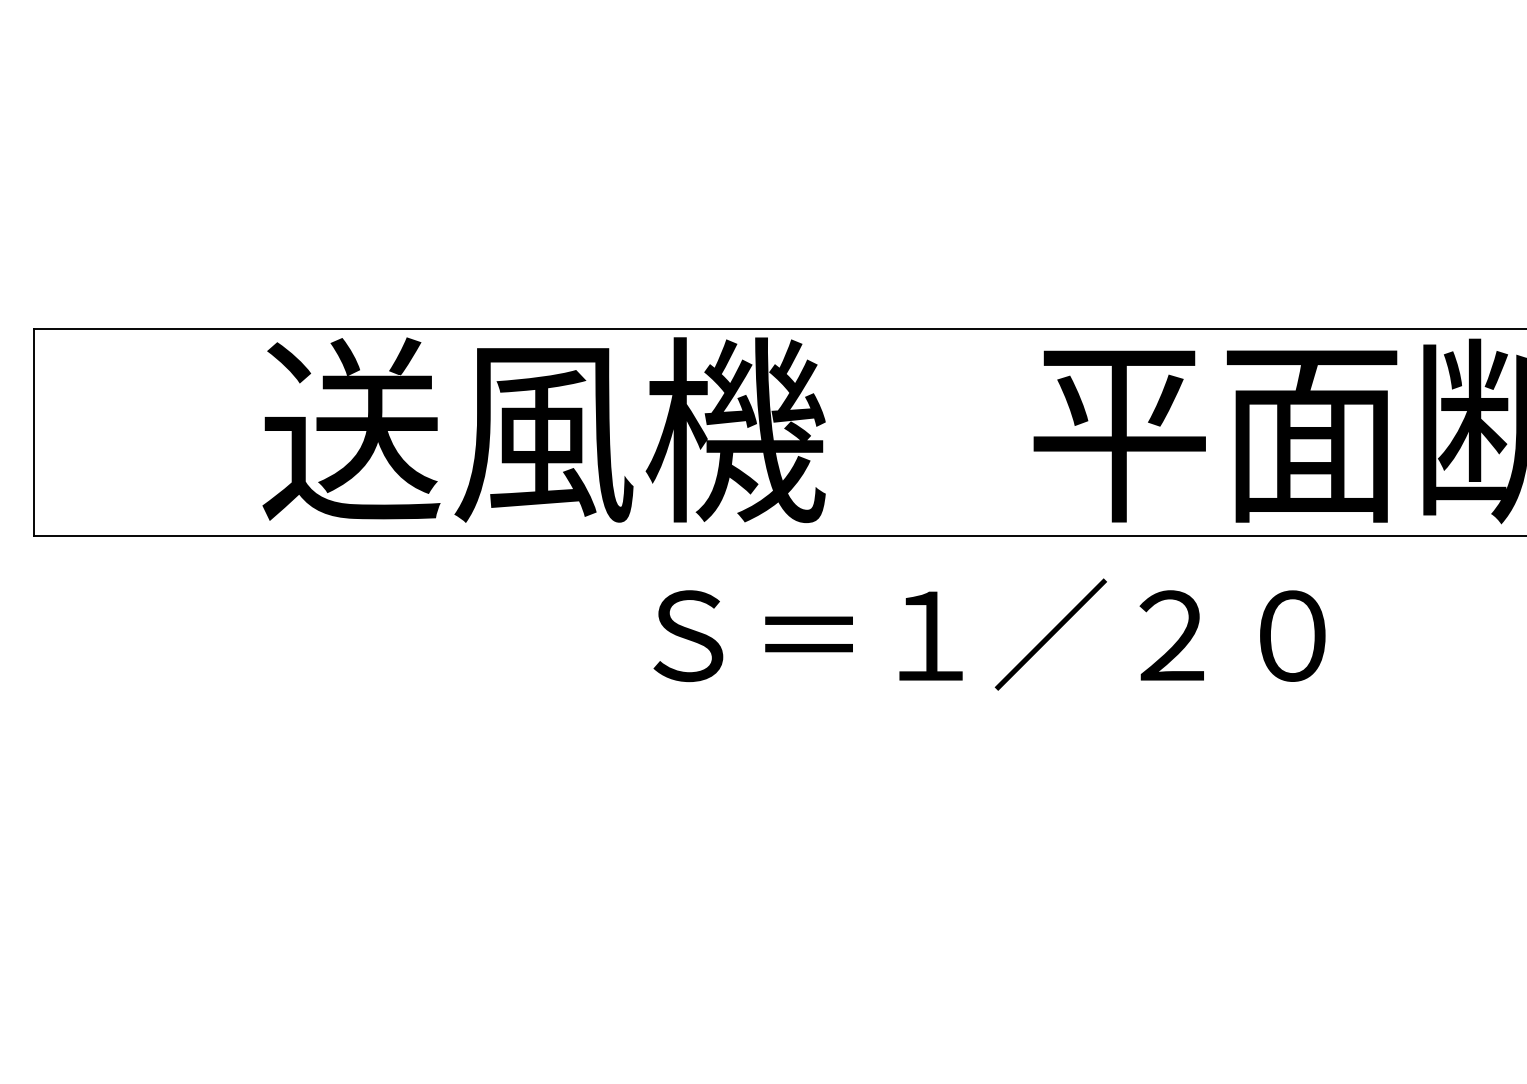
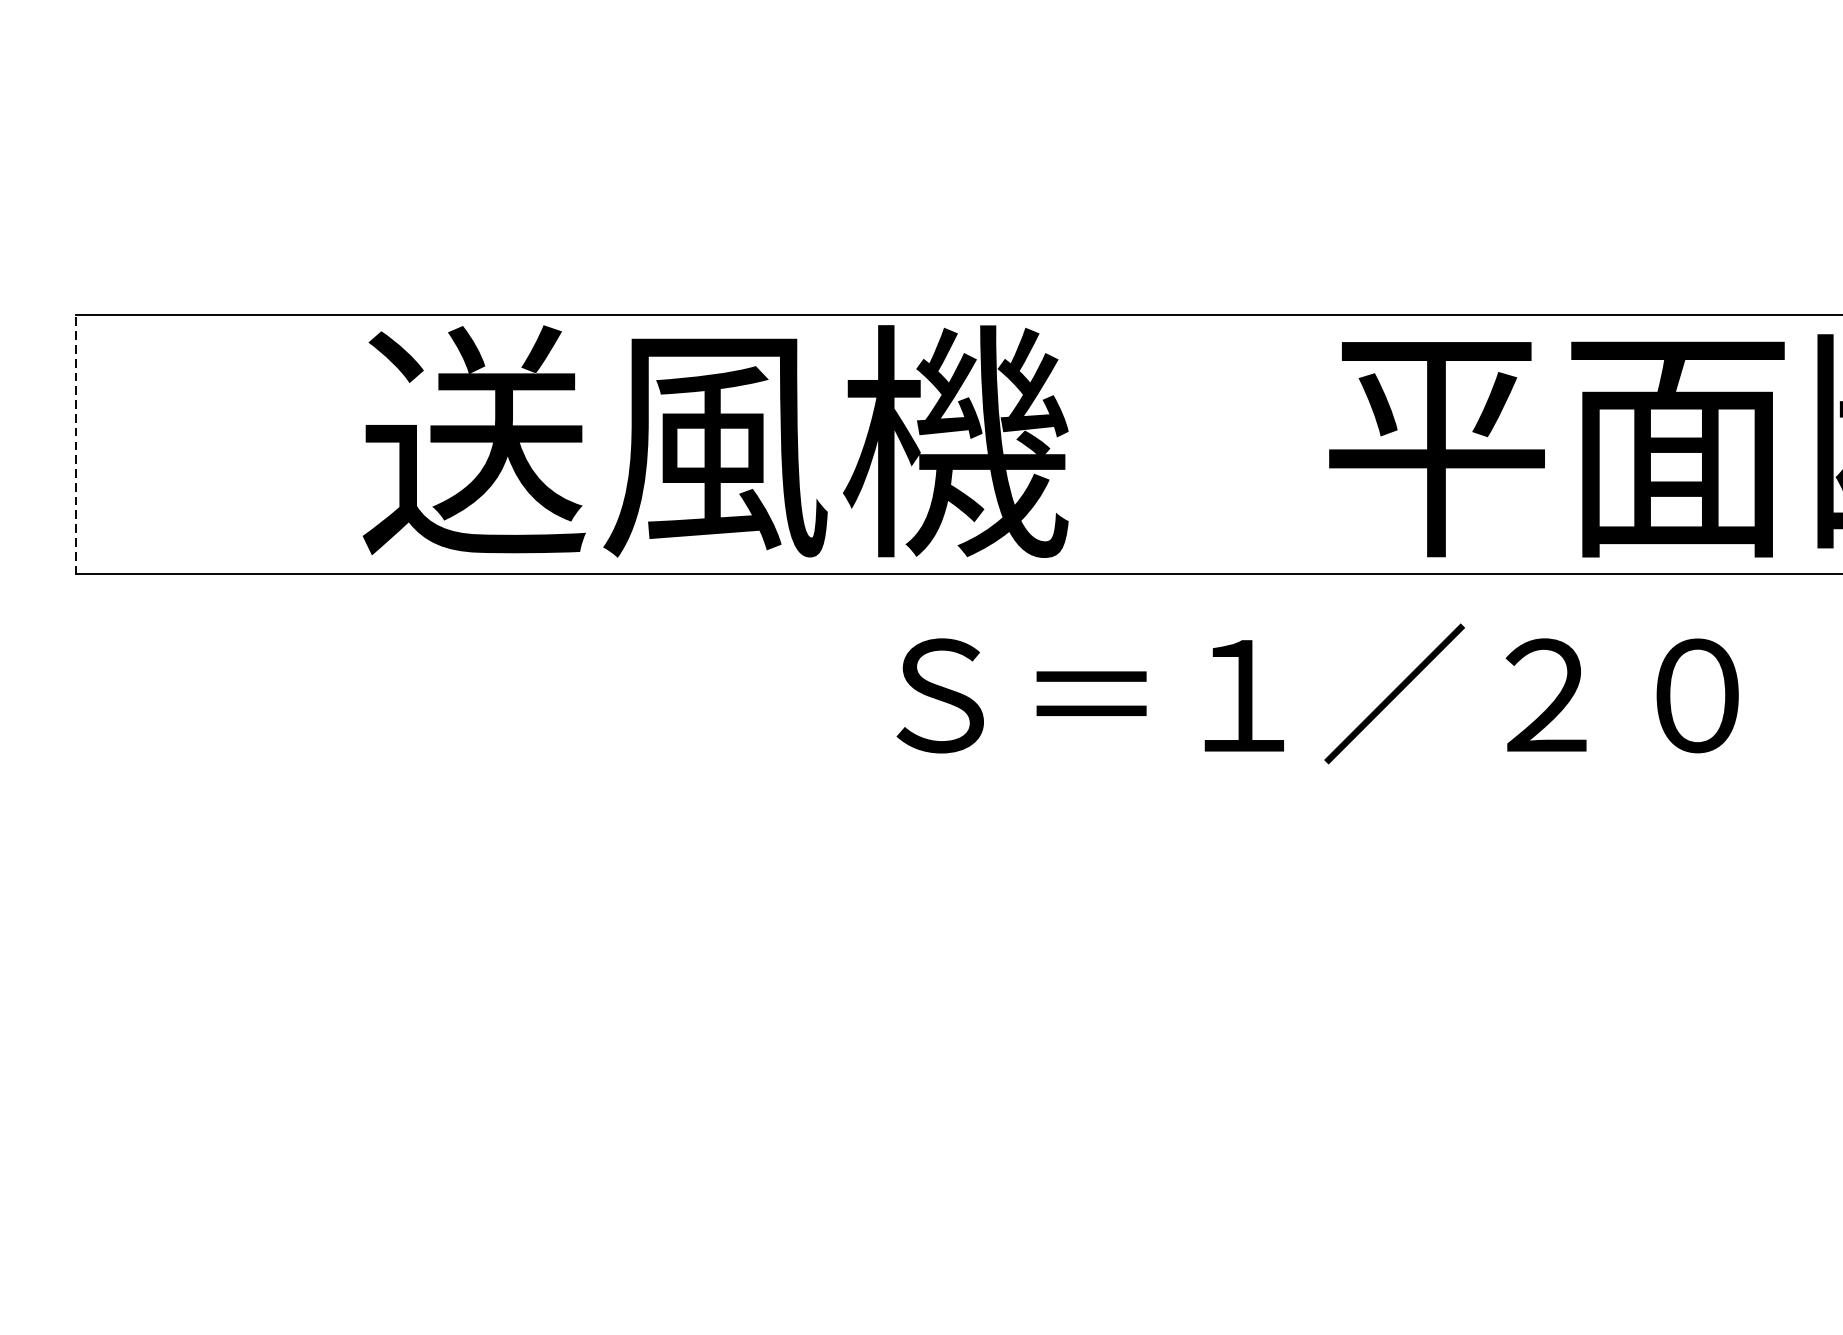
line: (33, 432) -> (75, 444), solid -> dashed
text: (989, 634) -> (1317, 693), moved

